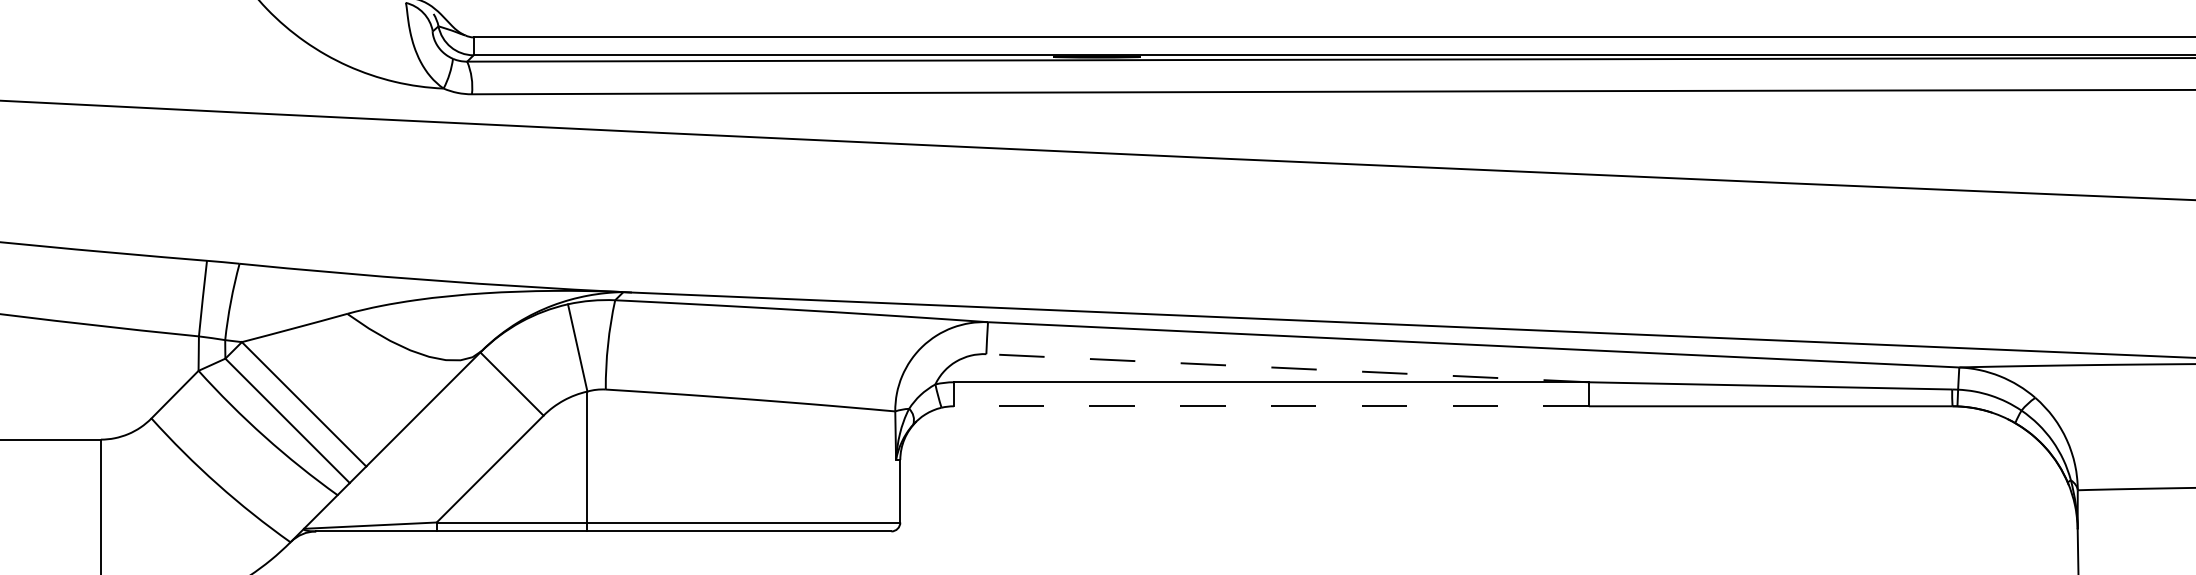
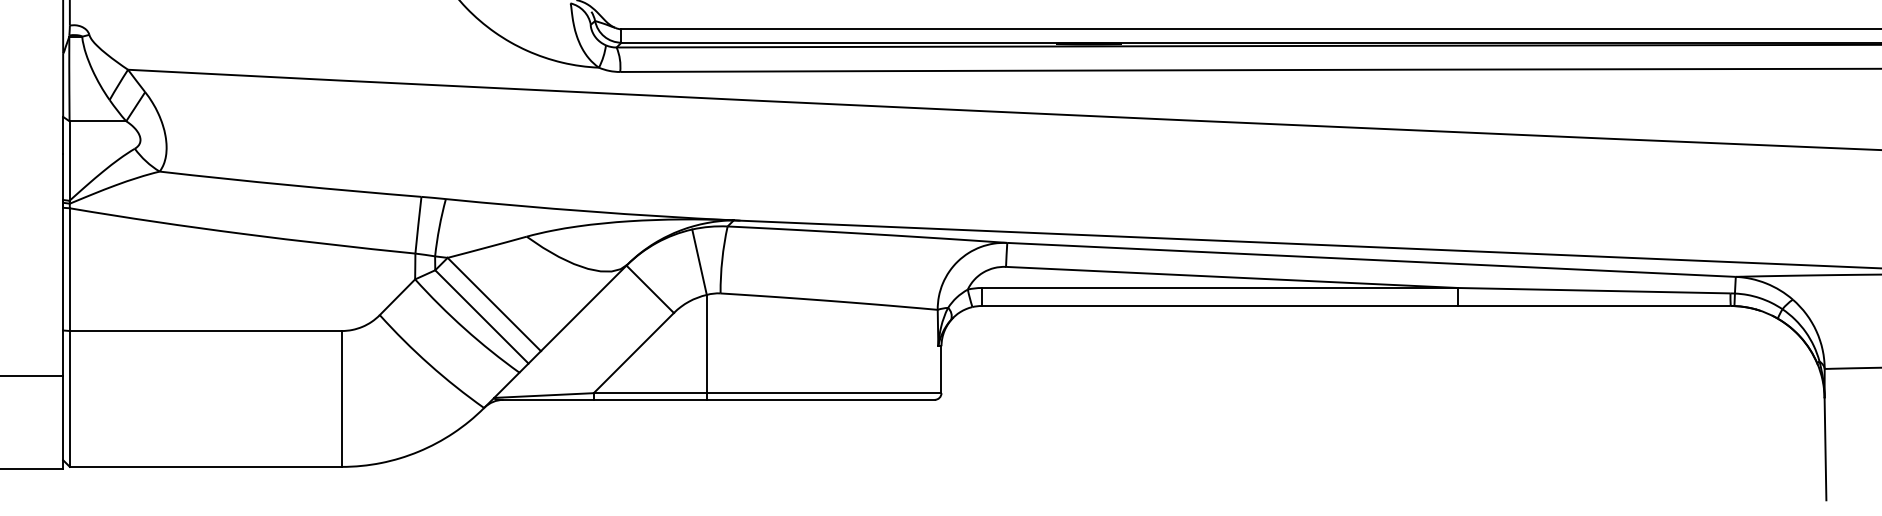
line: (1286, 368) -> (1231, 277), dashed -> solid
line: (1270, 406) -> (1219, 306), dashed -> solid

